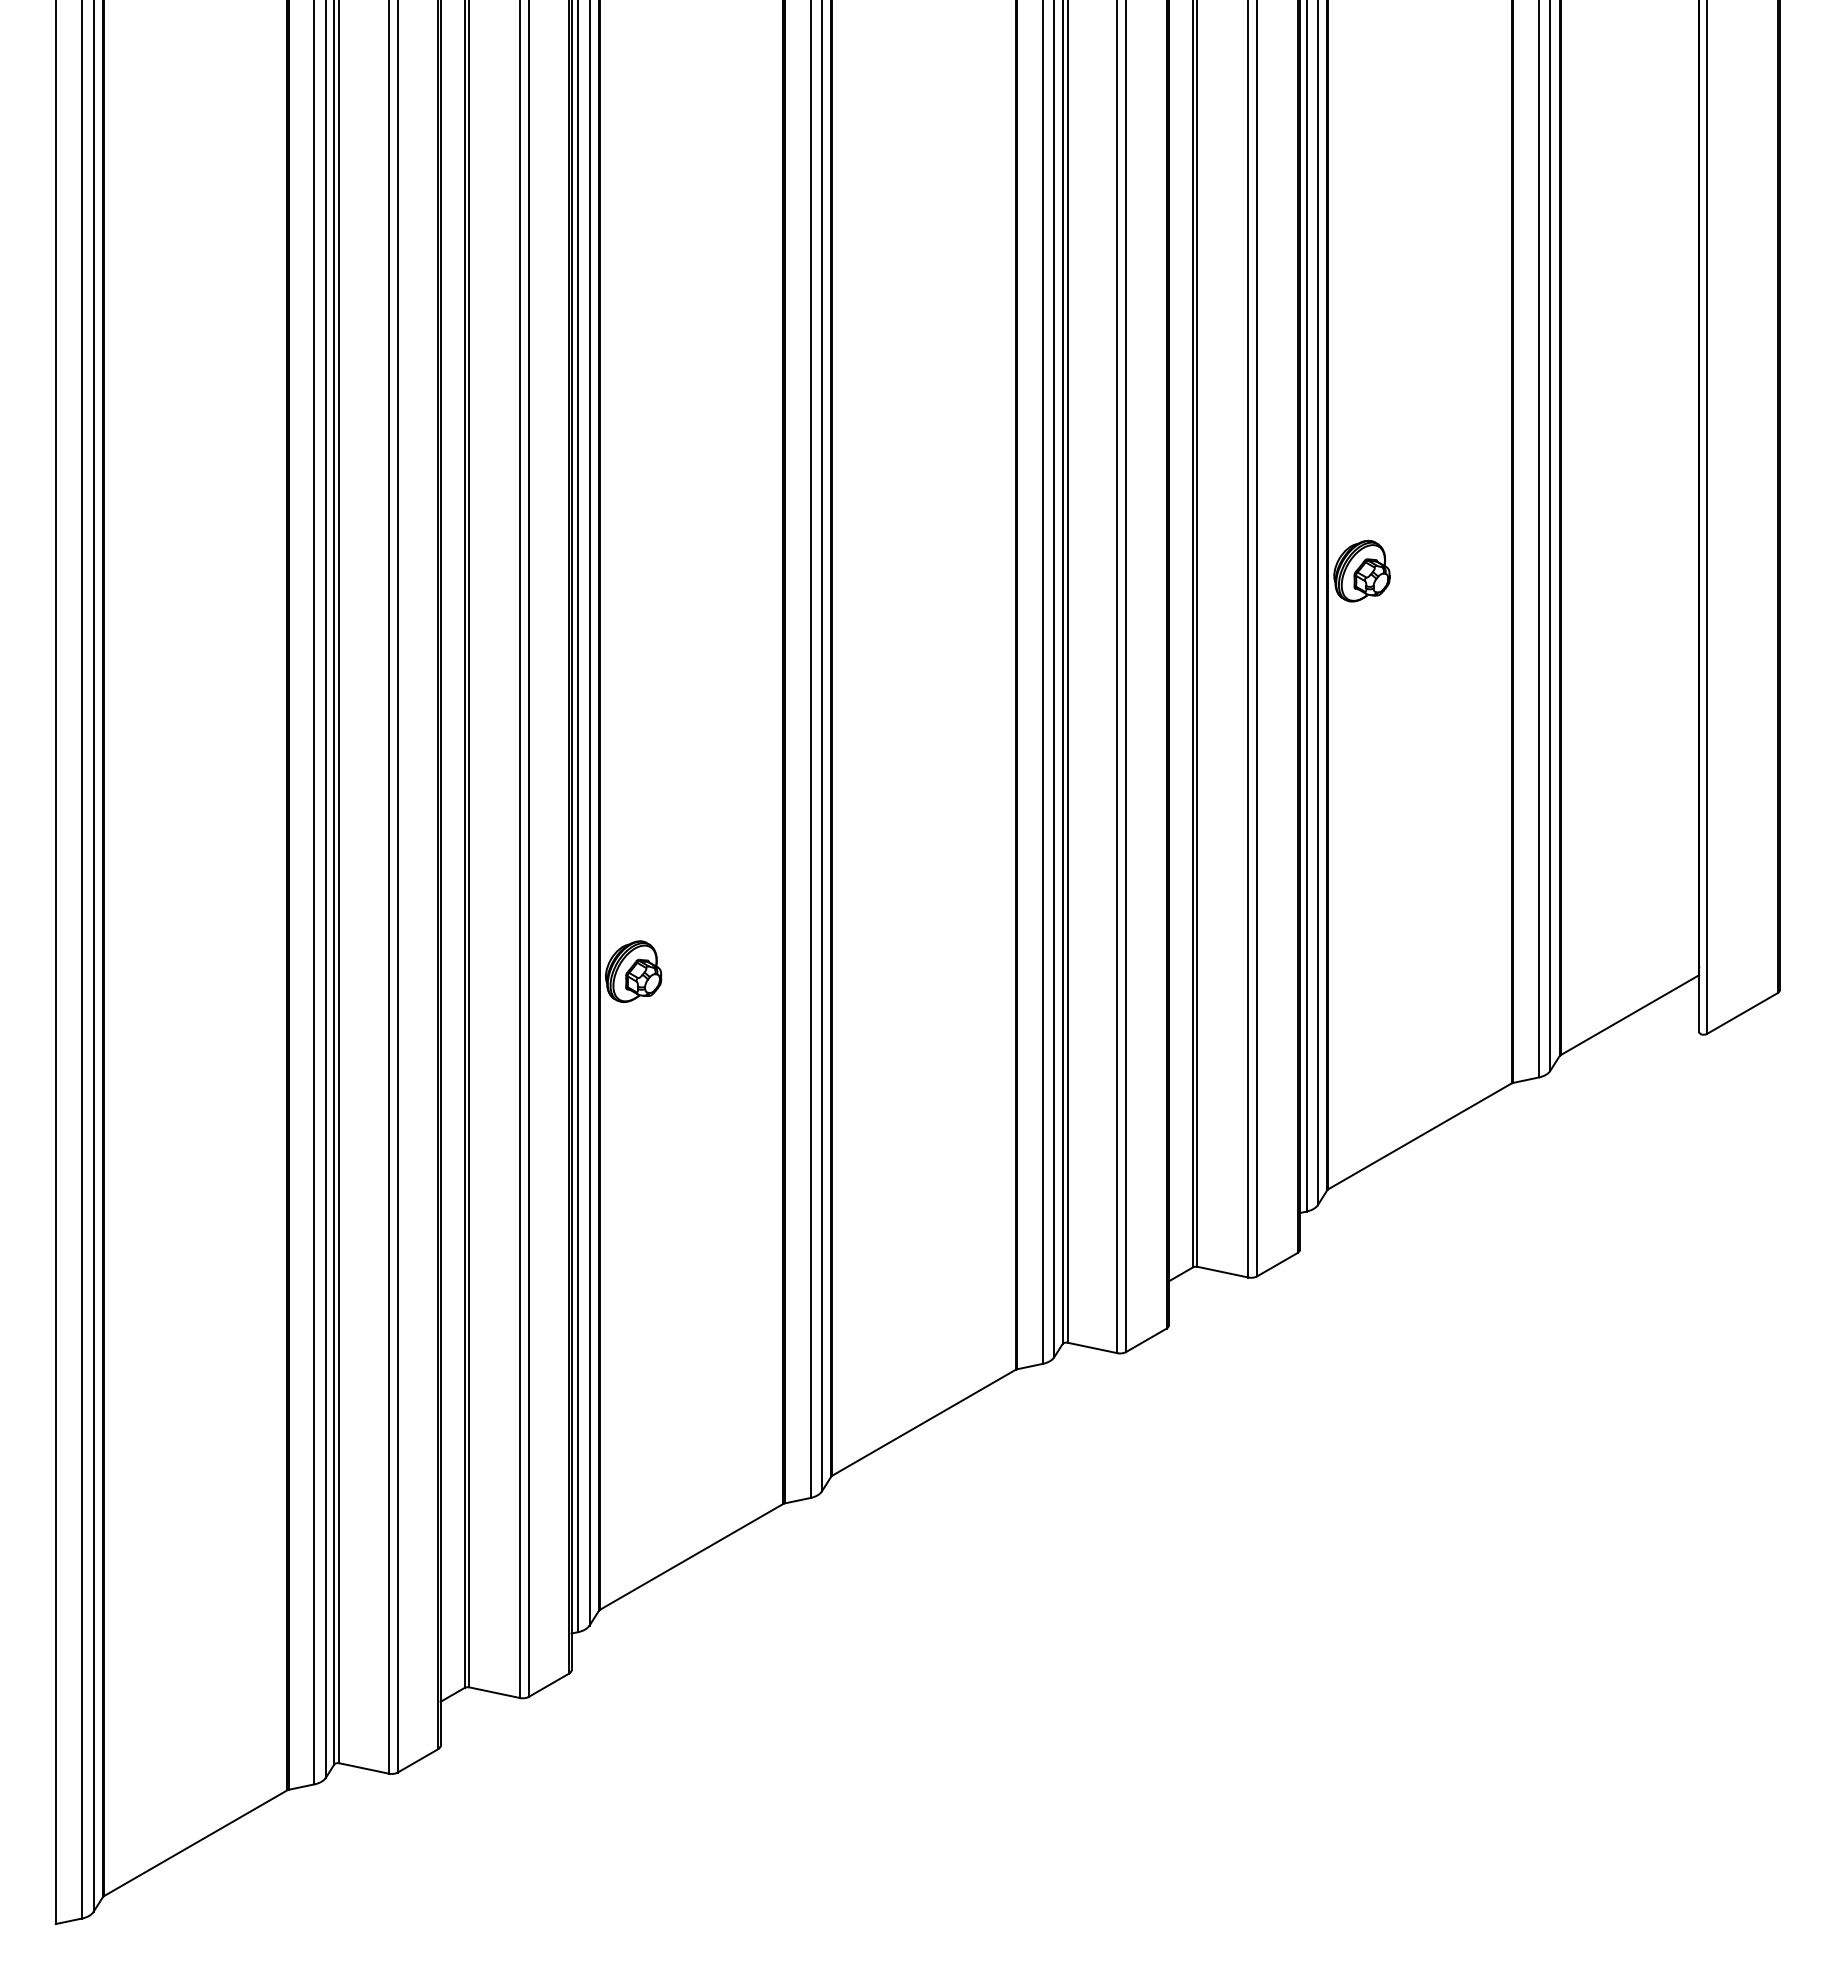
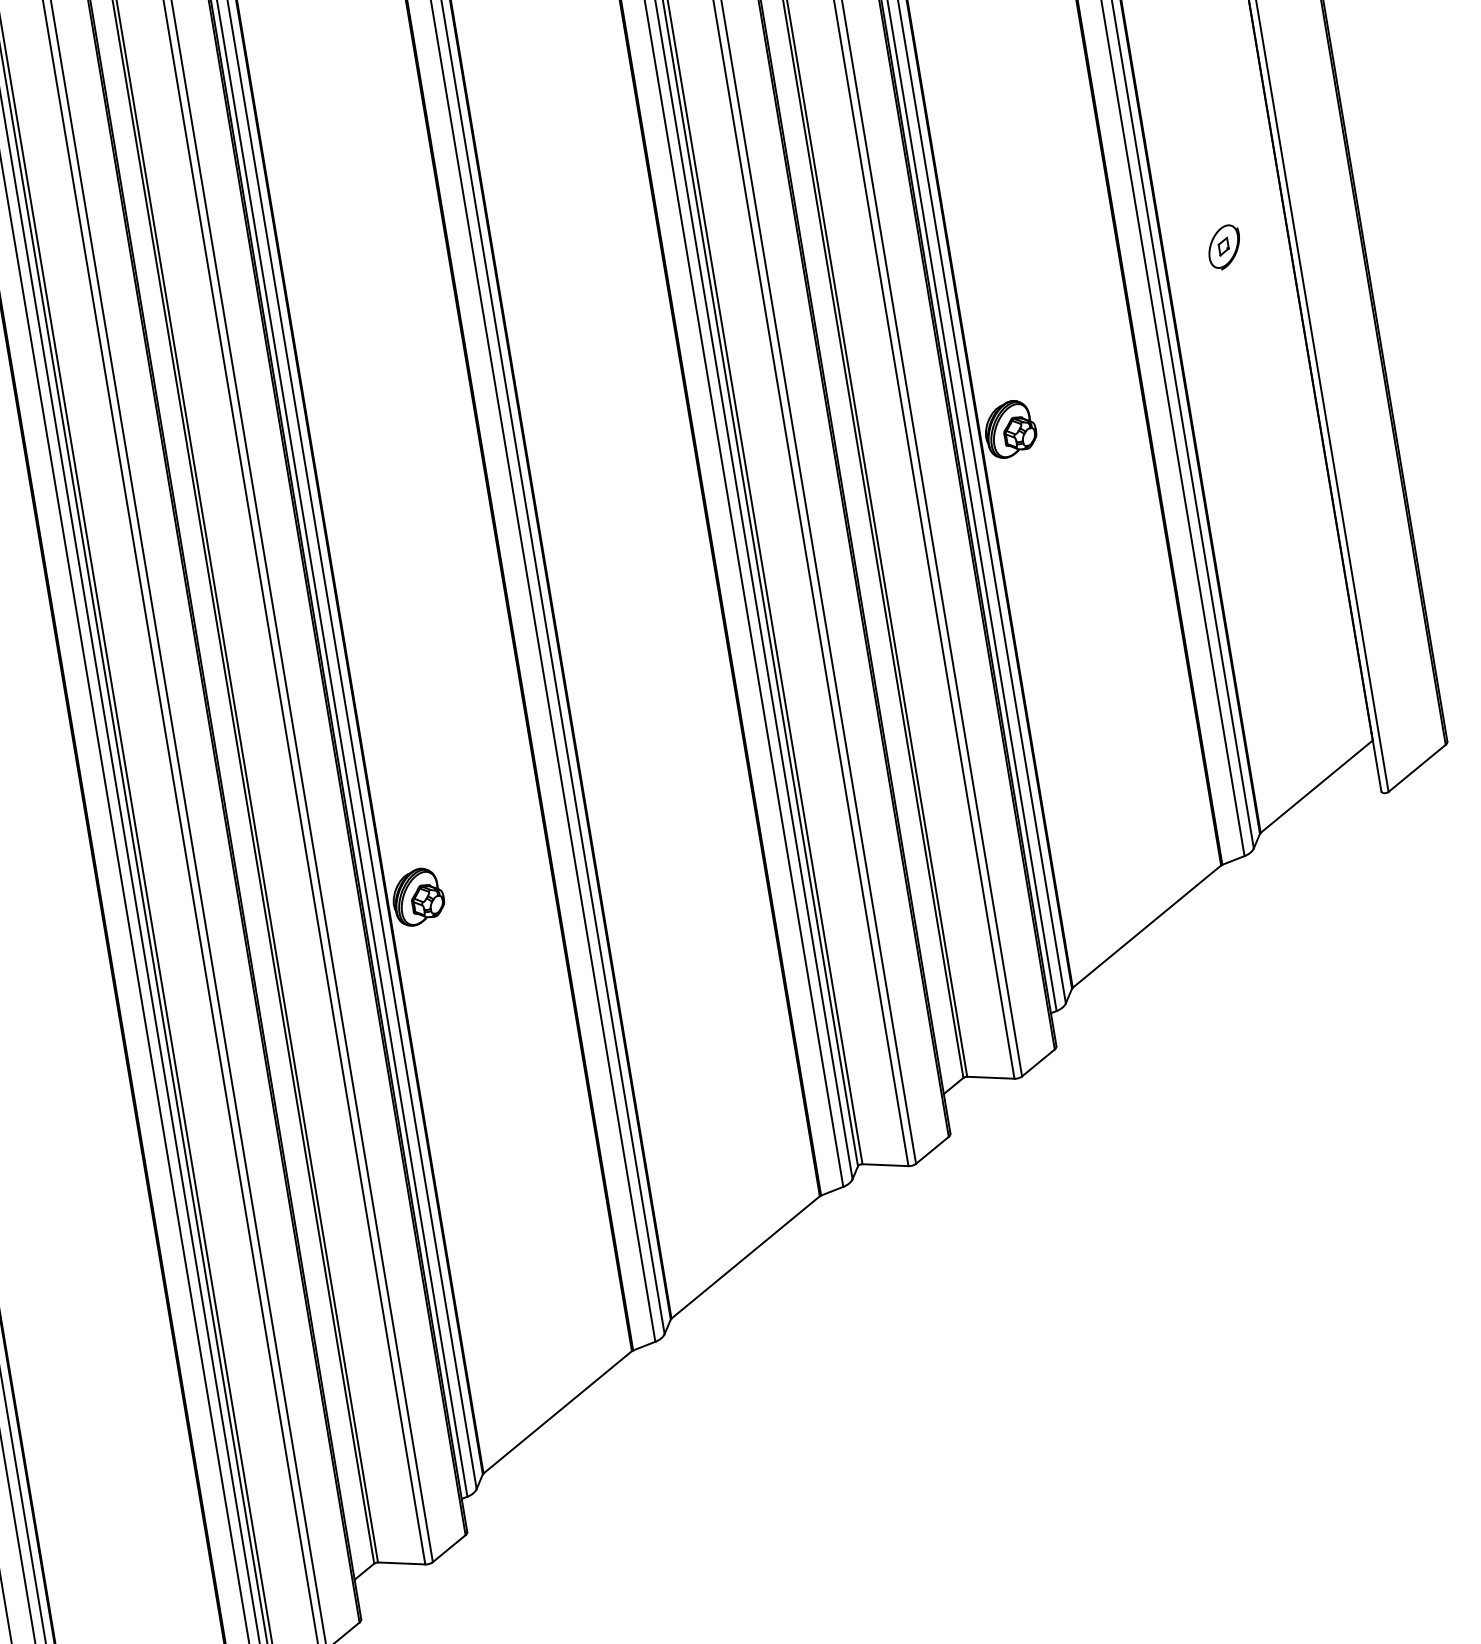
part: (1627, 412) -> (1224, 247), added

